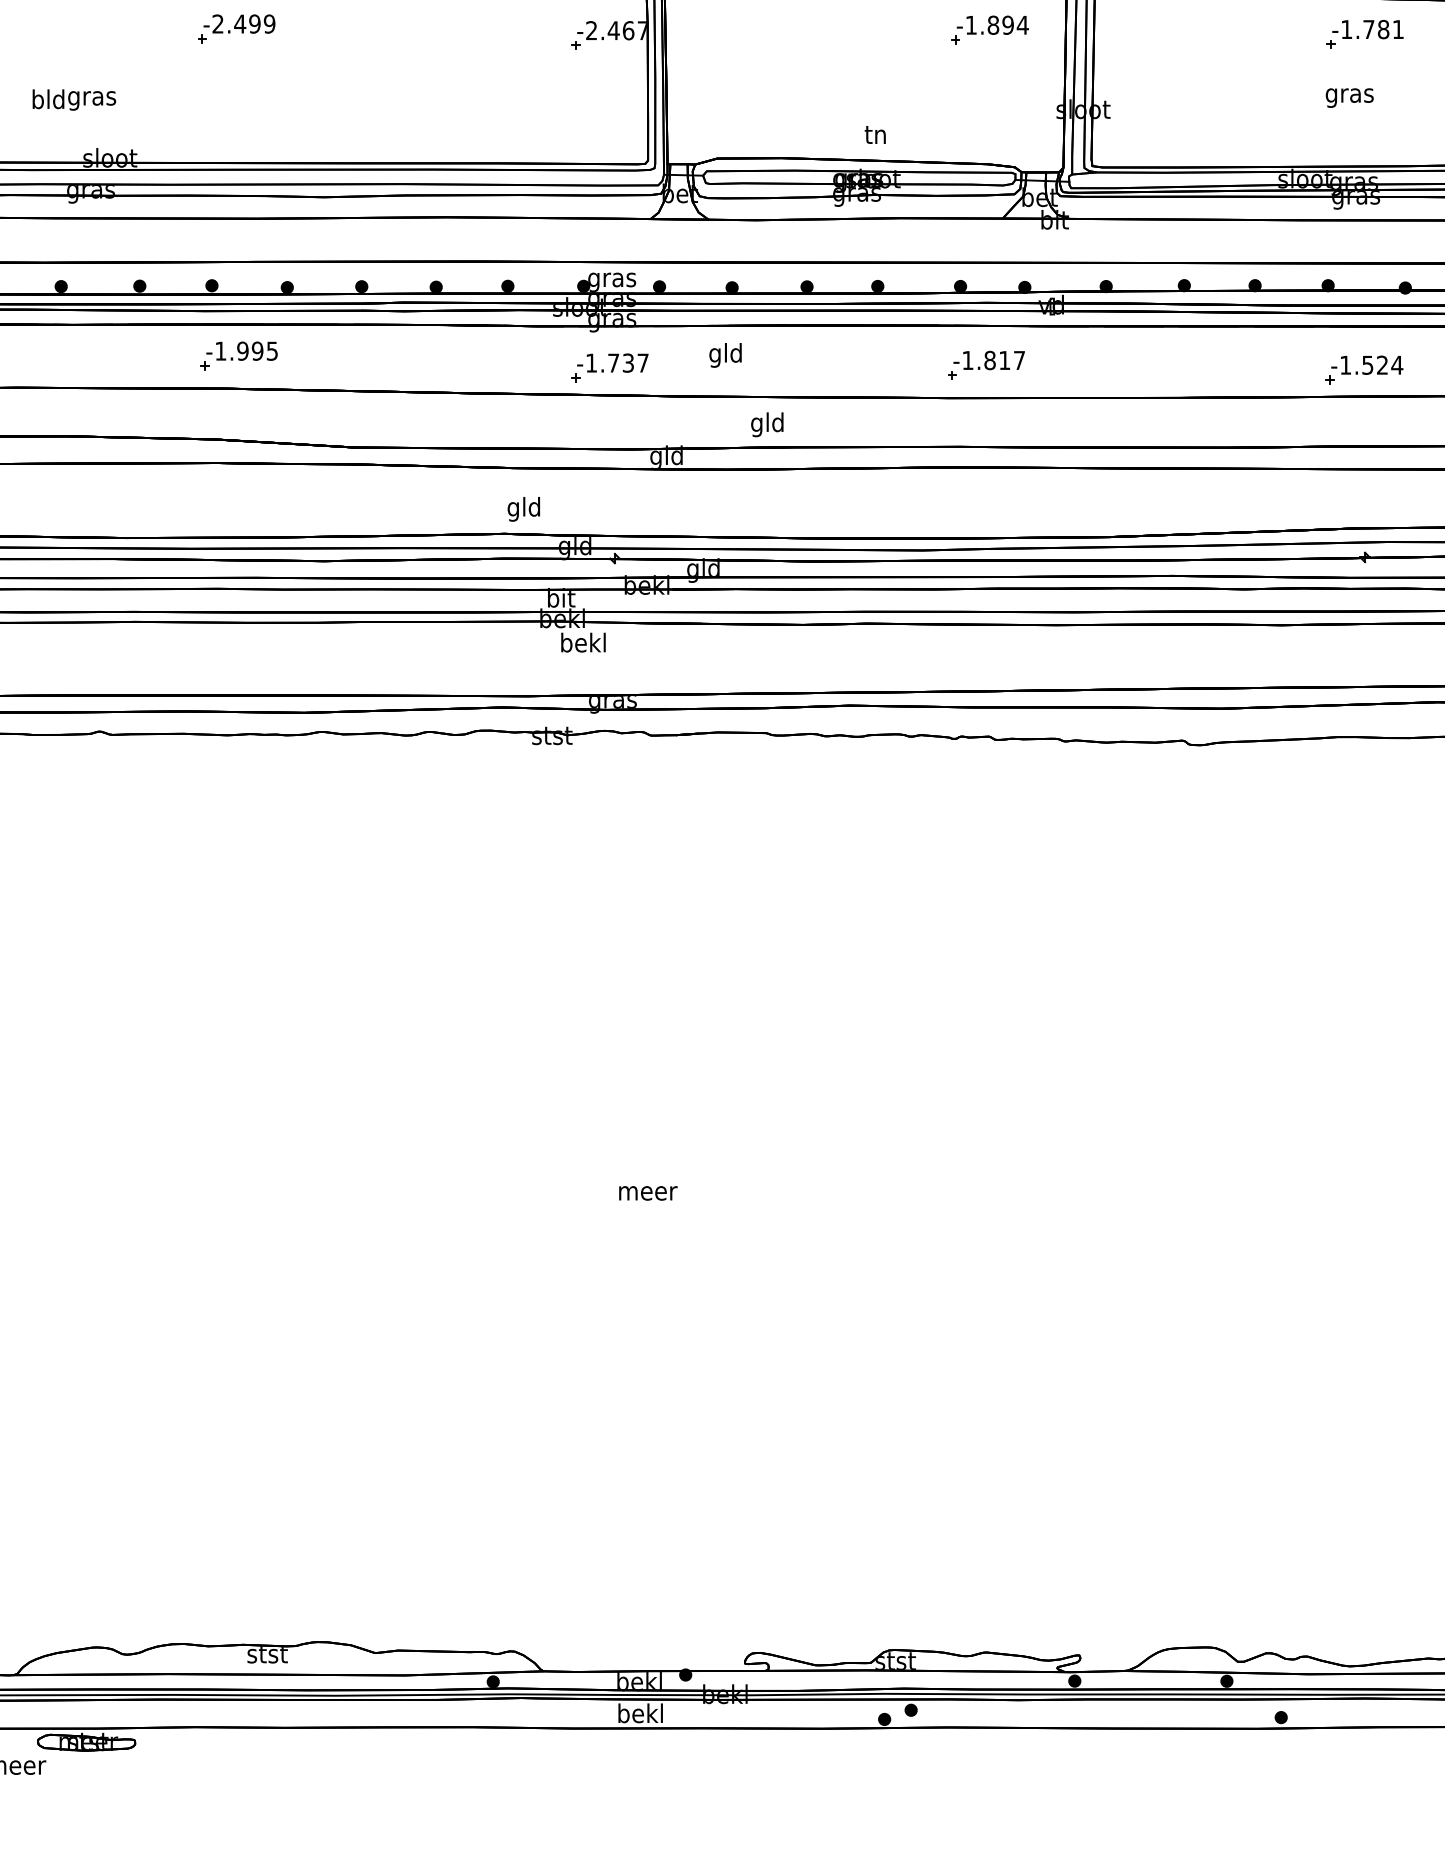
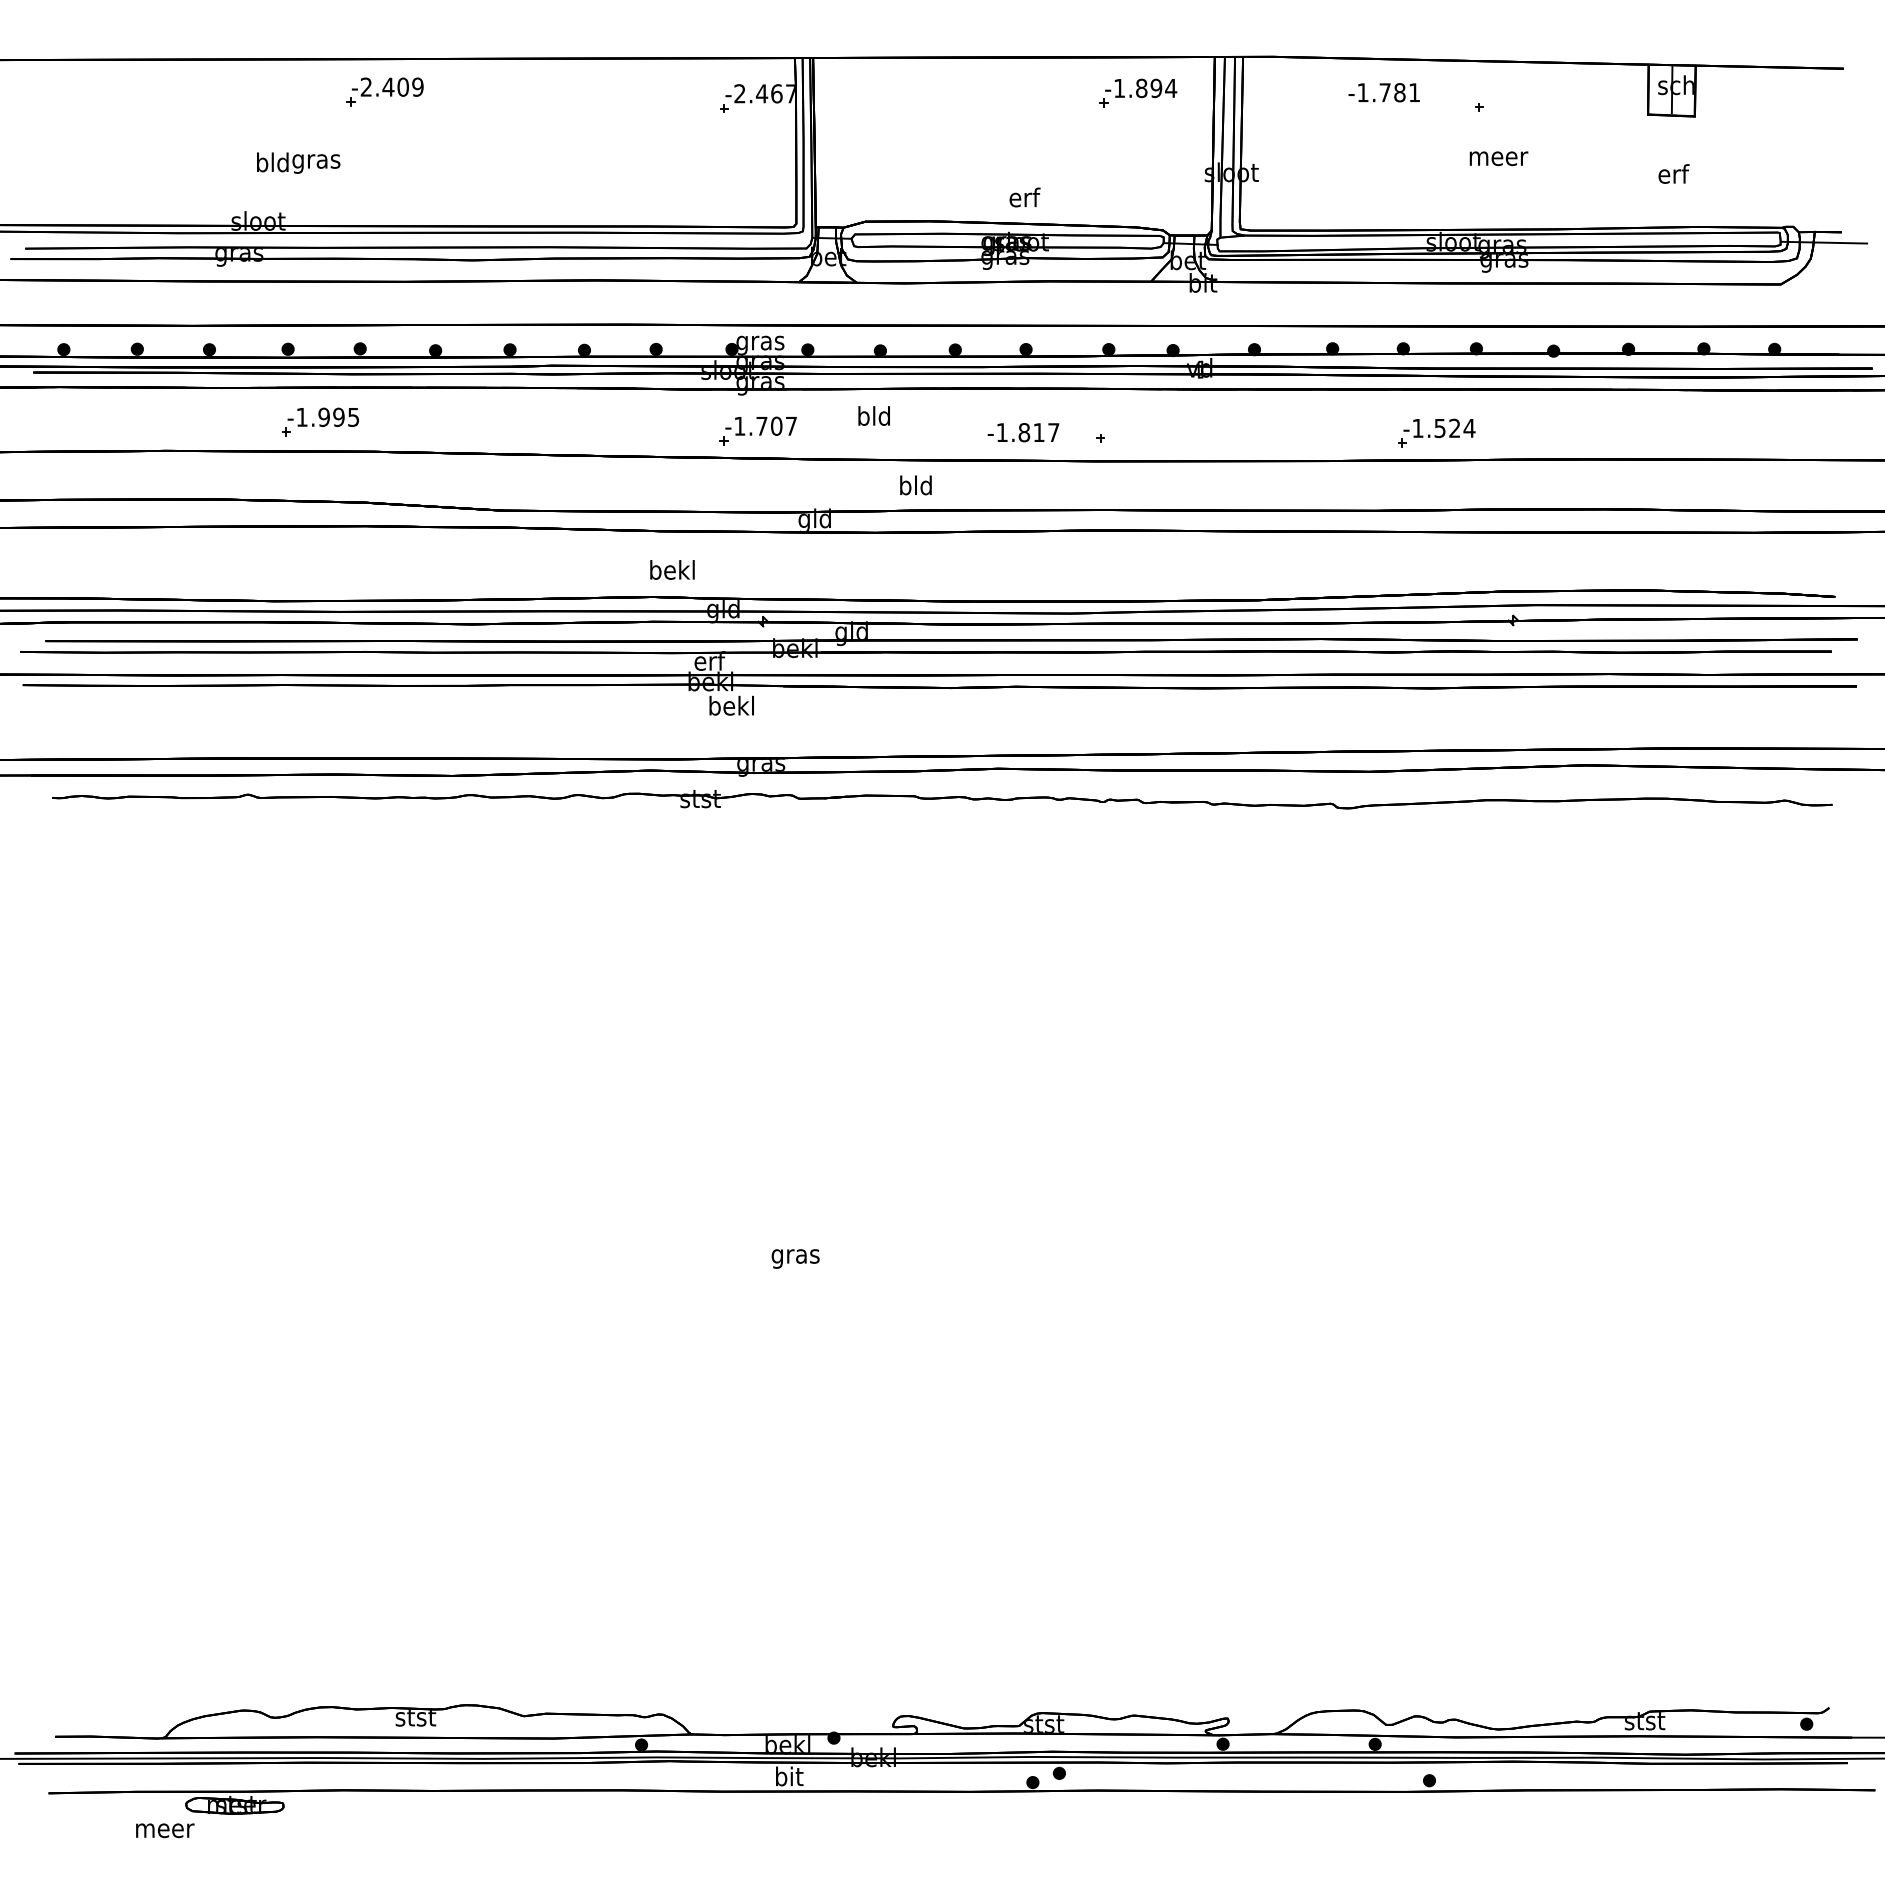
text: (254, 23) -> (402, 86), -2.499 -> -2.409
text: (1367, 29) -> (1383, 92), moved
text: (1350, 98) -> (1498, 161), gras -> meer
text: (74, 99) -> (298, 162), moved
text: (876, 134) -> (1024, 197), tn -> erf
part: (239, 355) -> (320, 421), moved
text: (715, 355) -> (863, 418), gld -> bld
text: (989, 360) -> (1023, 432), moved
text: (628, 362) -> (776, 425), -1.737 -> -1.707
part: (1364, 369) -> (1436, 432), moved
text: (757, 424) -> (905, 487), gld -> bld
text: (524, 509) -> (672, 572), gld -> bekl
text: (561, 597) -> (709, 660), bit -> erf
text: (648, 1195) -> (796, 1258), meer -> gras
text: (640, 1713) -> (788, 1776), bekl -> bit

